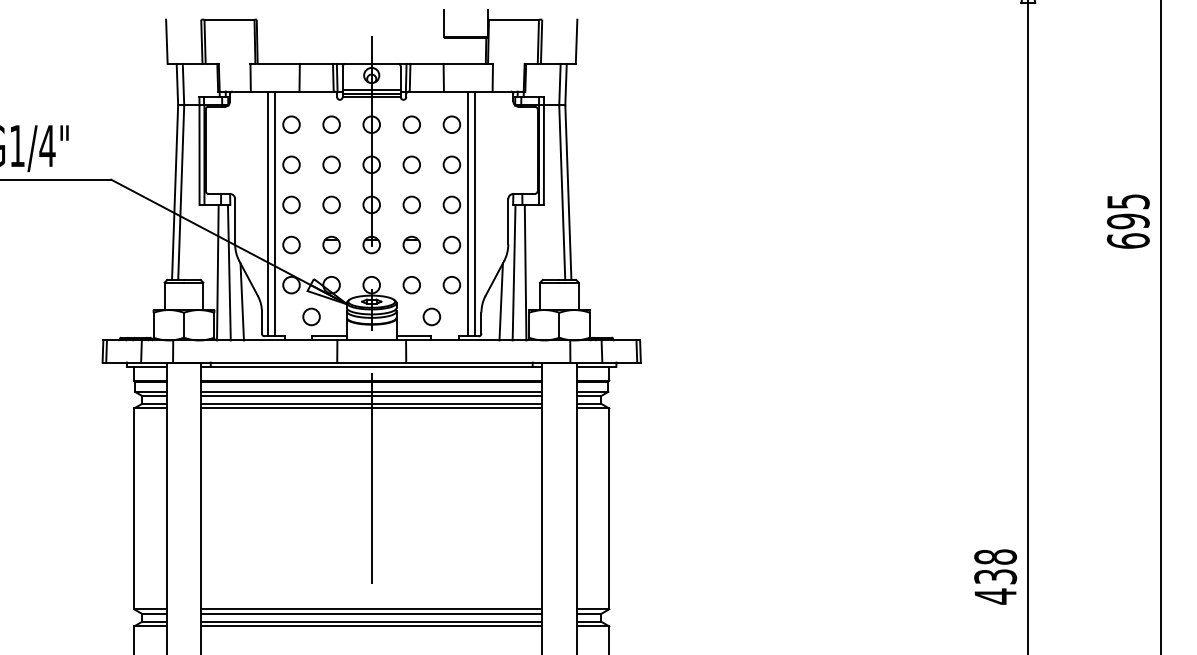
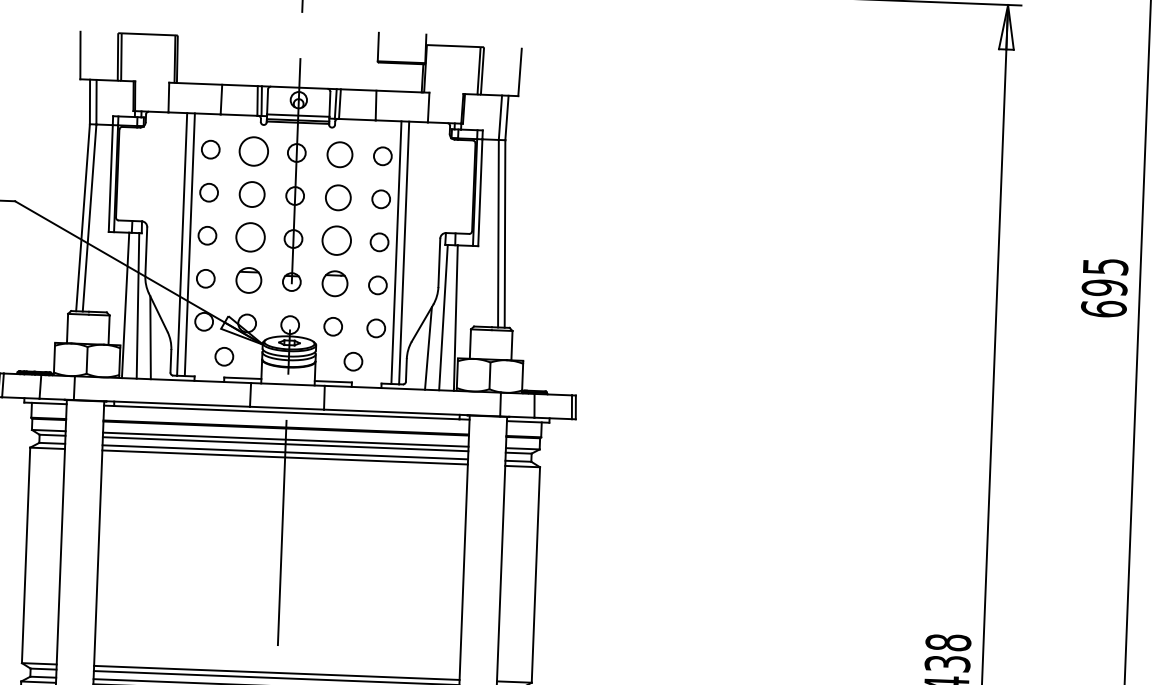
circle: (331, 124) -> (253, 151), size x1.6
circle: (411, 124) -> (339, 154), size x1.4
circle: (331, 164) -> (252, 194), size x1.4
circle: (411, 164) -> (337, 197), size x1.4
circle: (331, 204) -> (250, 236), size x1.6
circle: (411, 204) -> (336, 240), size x1.6
part: (331, 244) -> (248, 279), size x1.4
part: (411, 244) -> (334, 283), size x1.4

